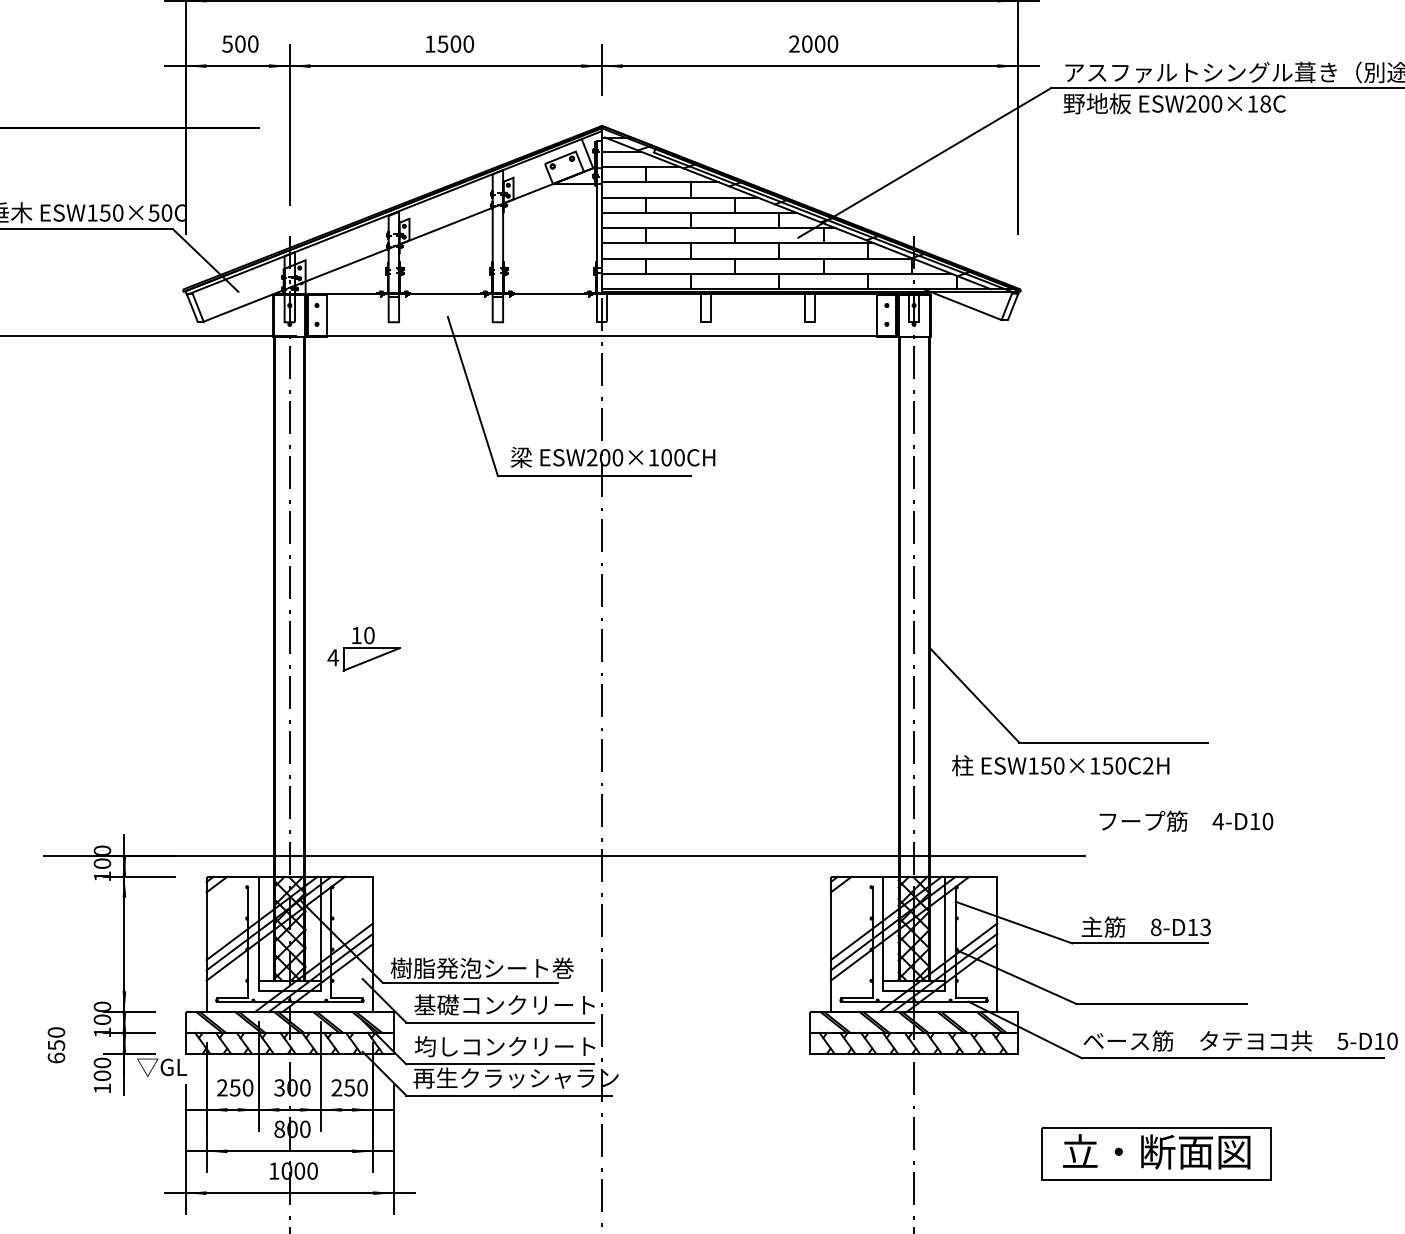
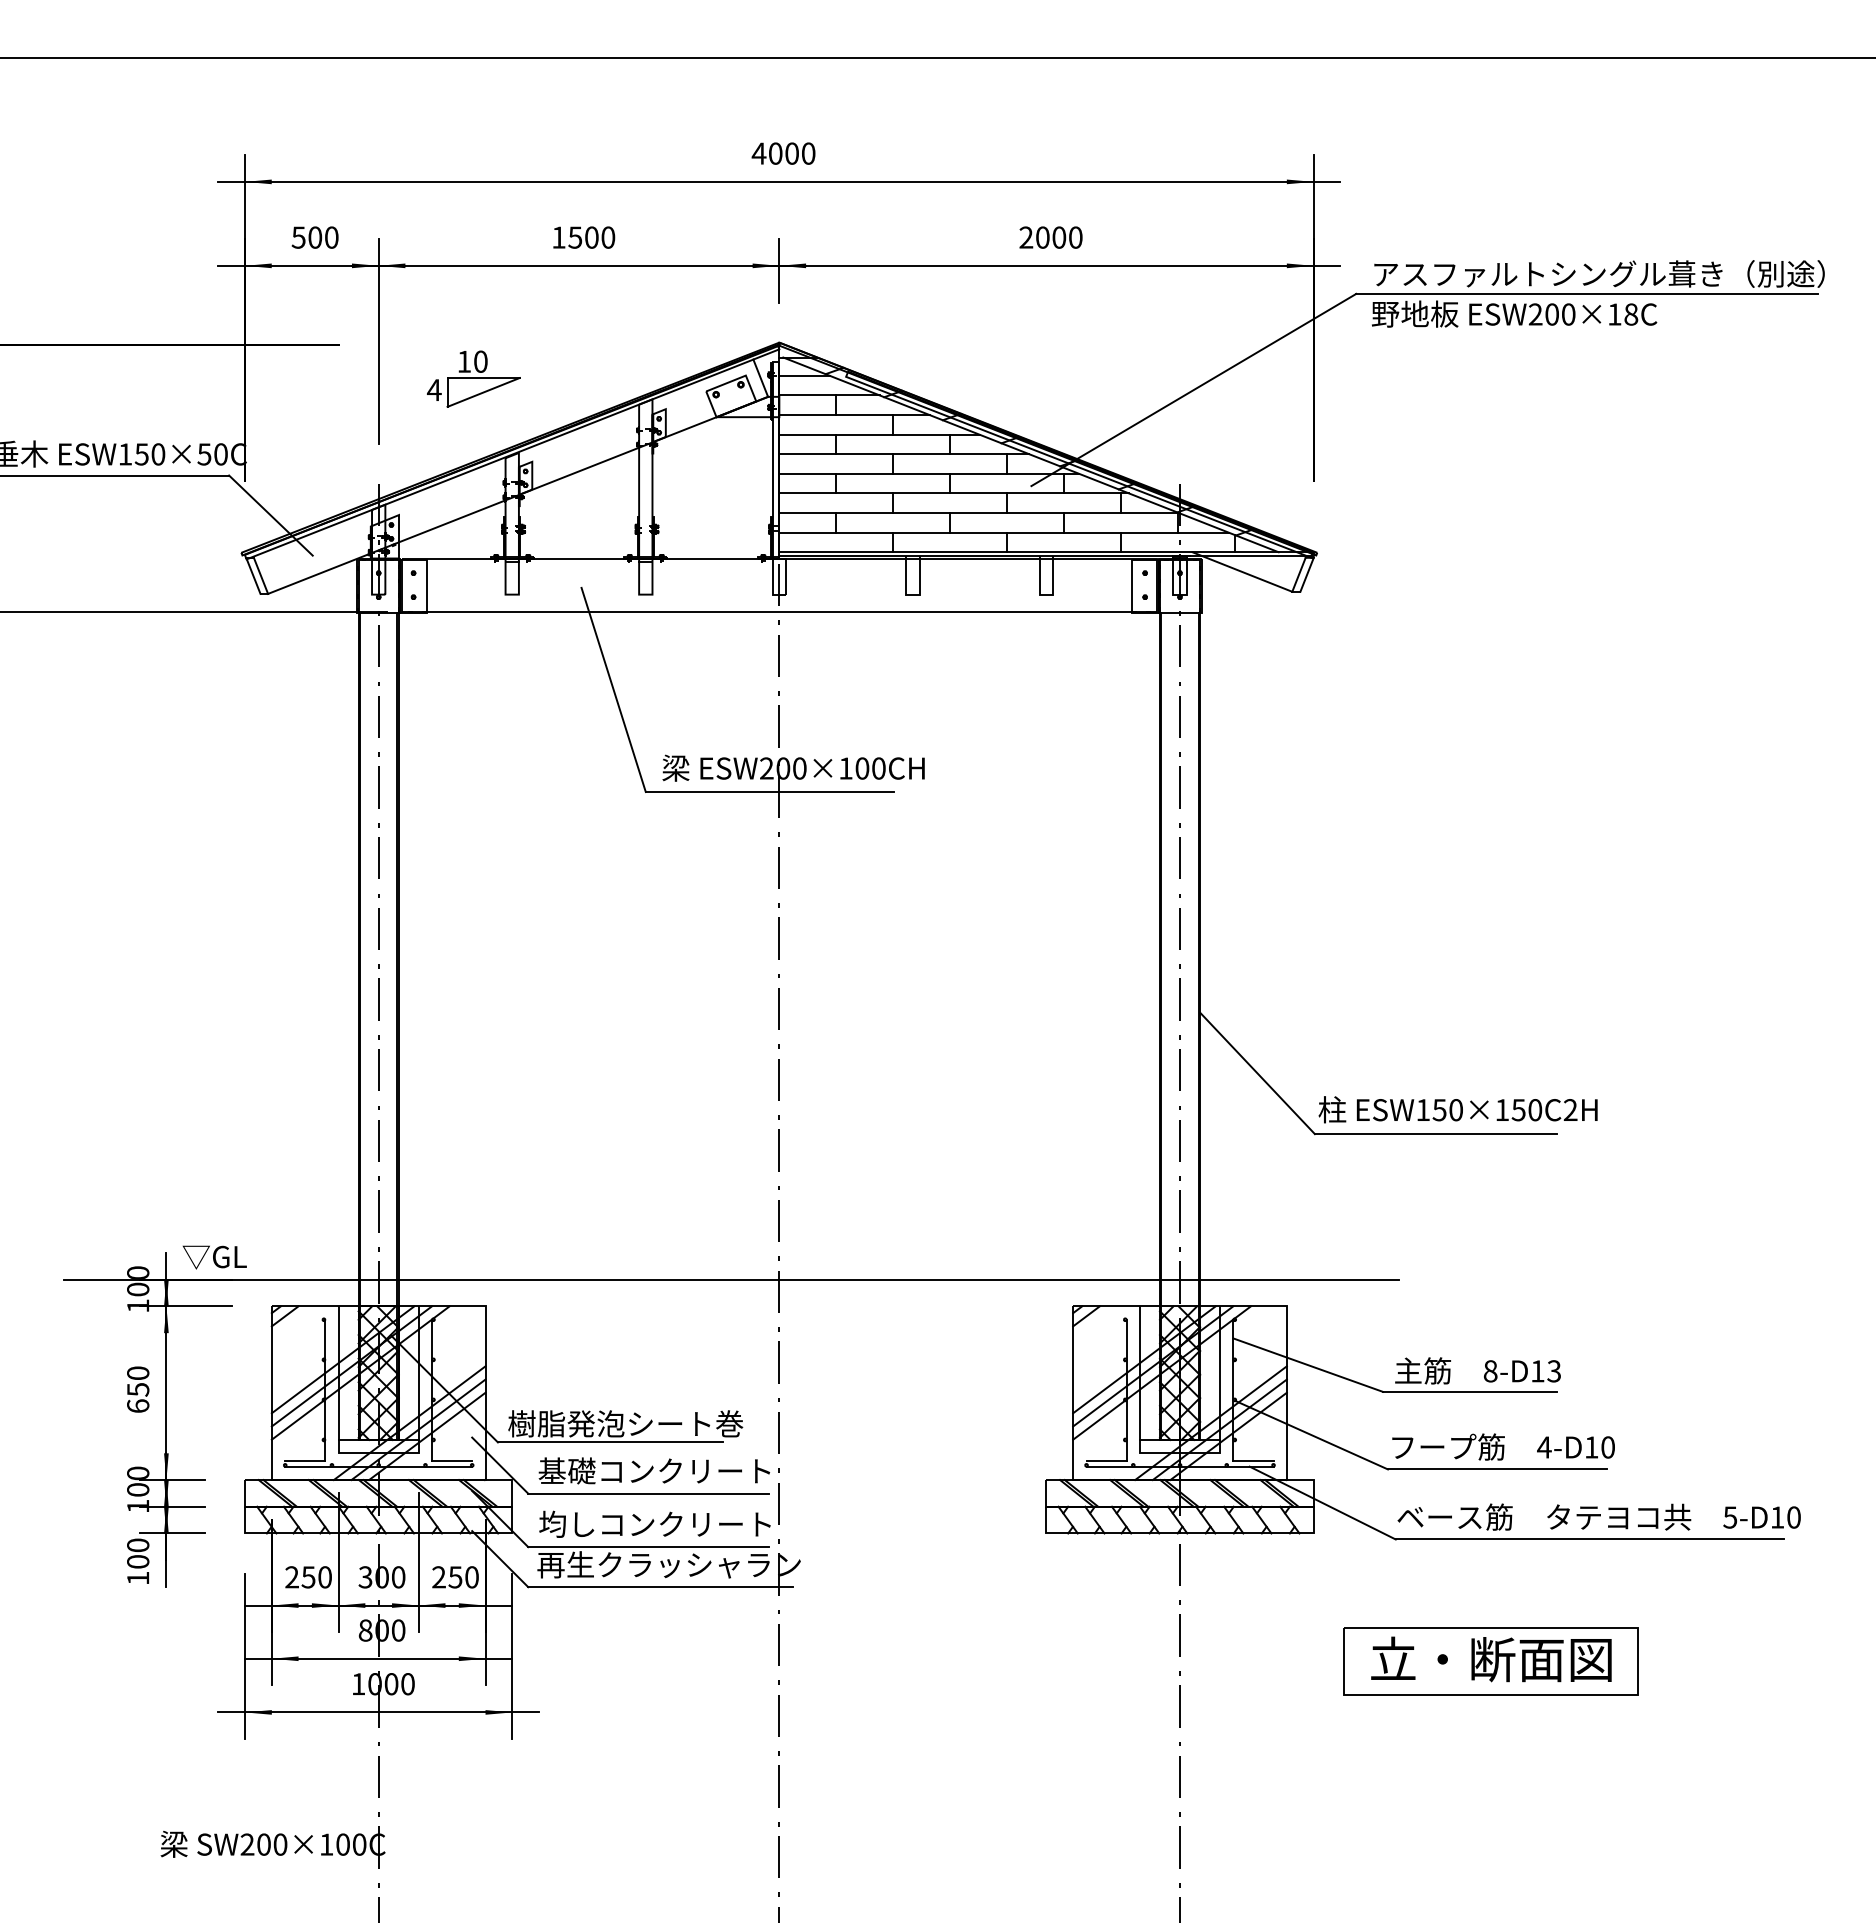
part: (363, 648) -> (473, 378), moved
text: (1060, 765) -> (1457, 1109), moved
text: (1186, 820) -> (1503, 1446), moved
text: (56, 1045) -> (138, 1389), moved
text: (161, 1067) -> (214, 1257), moved

